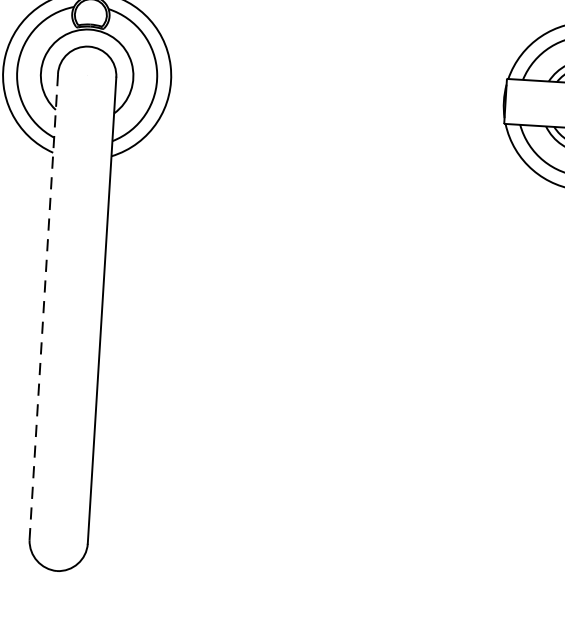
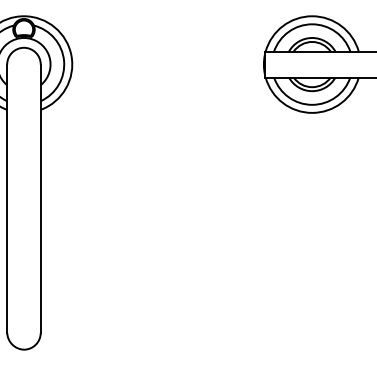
line: (44, 308) -> (7, 199), dashed -> solid

